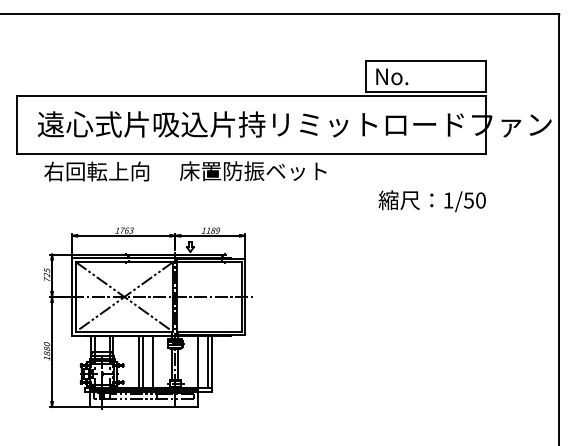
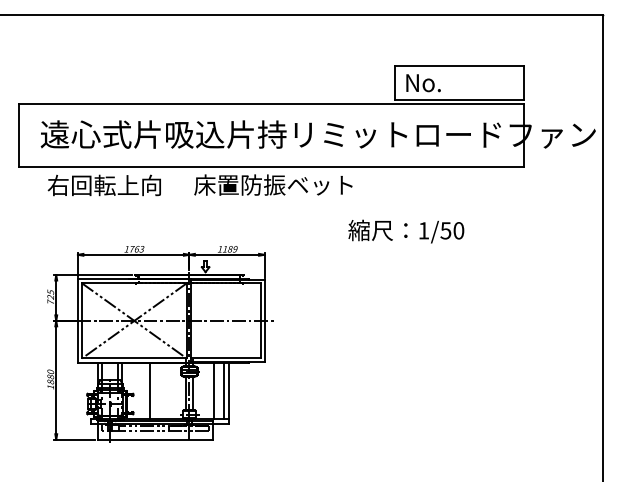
text: (431, 201) -> (405, 231), moved
line: (143, 362) -> (154, 391), removed
line: (152, 362) -> (164, 391), removed

